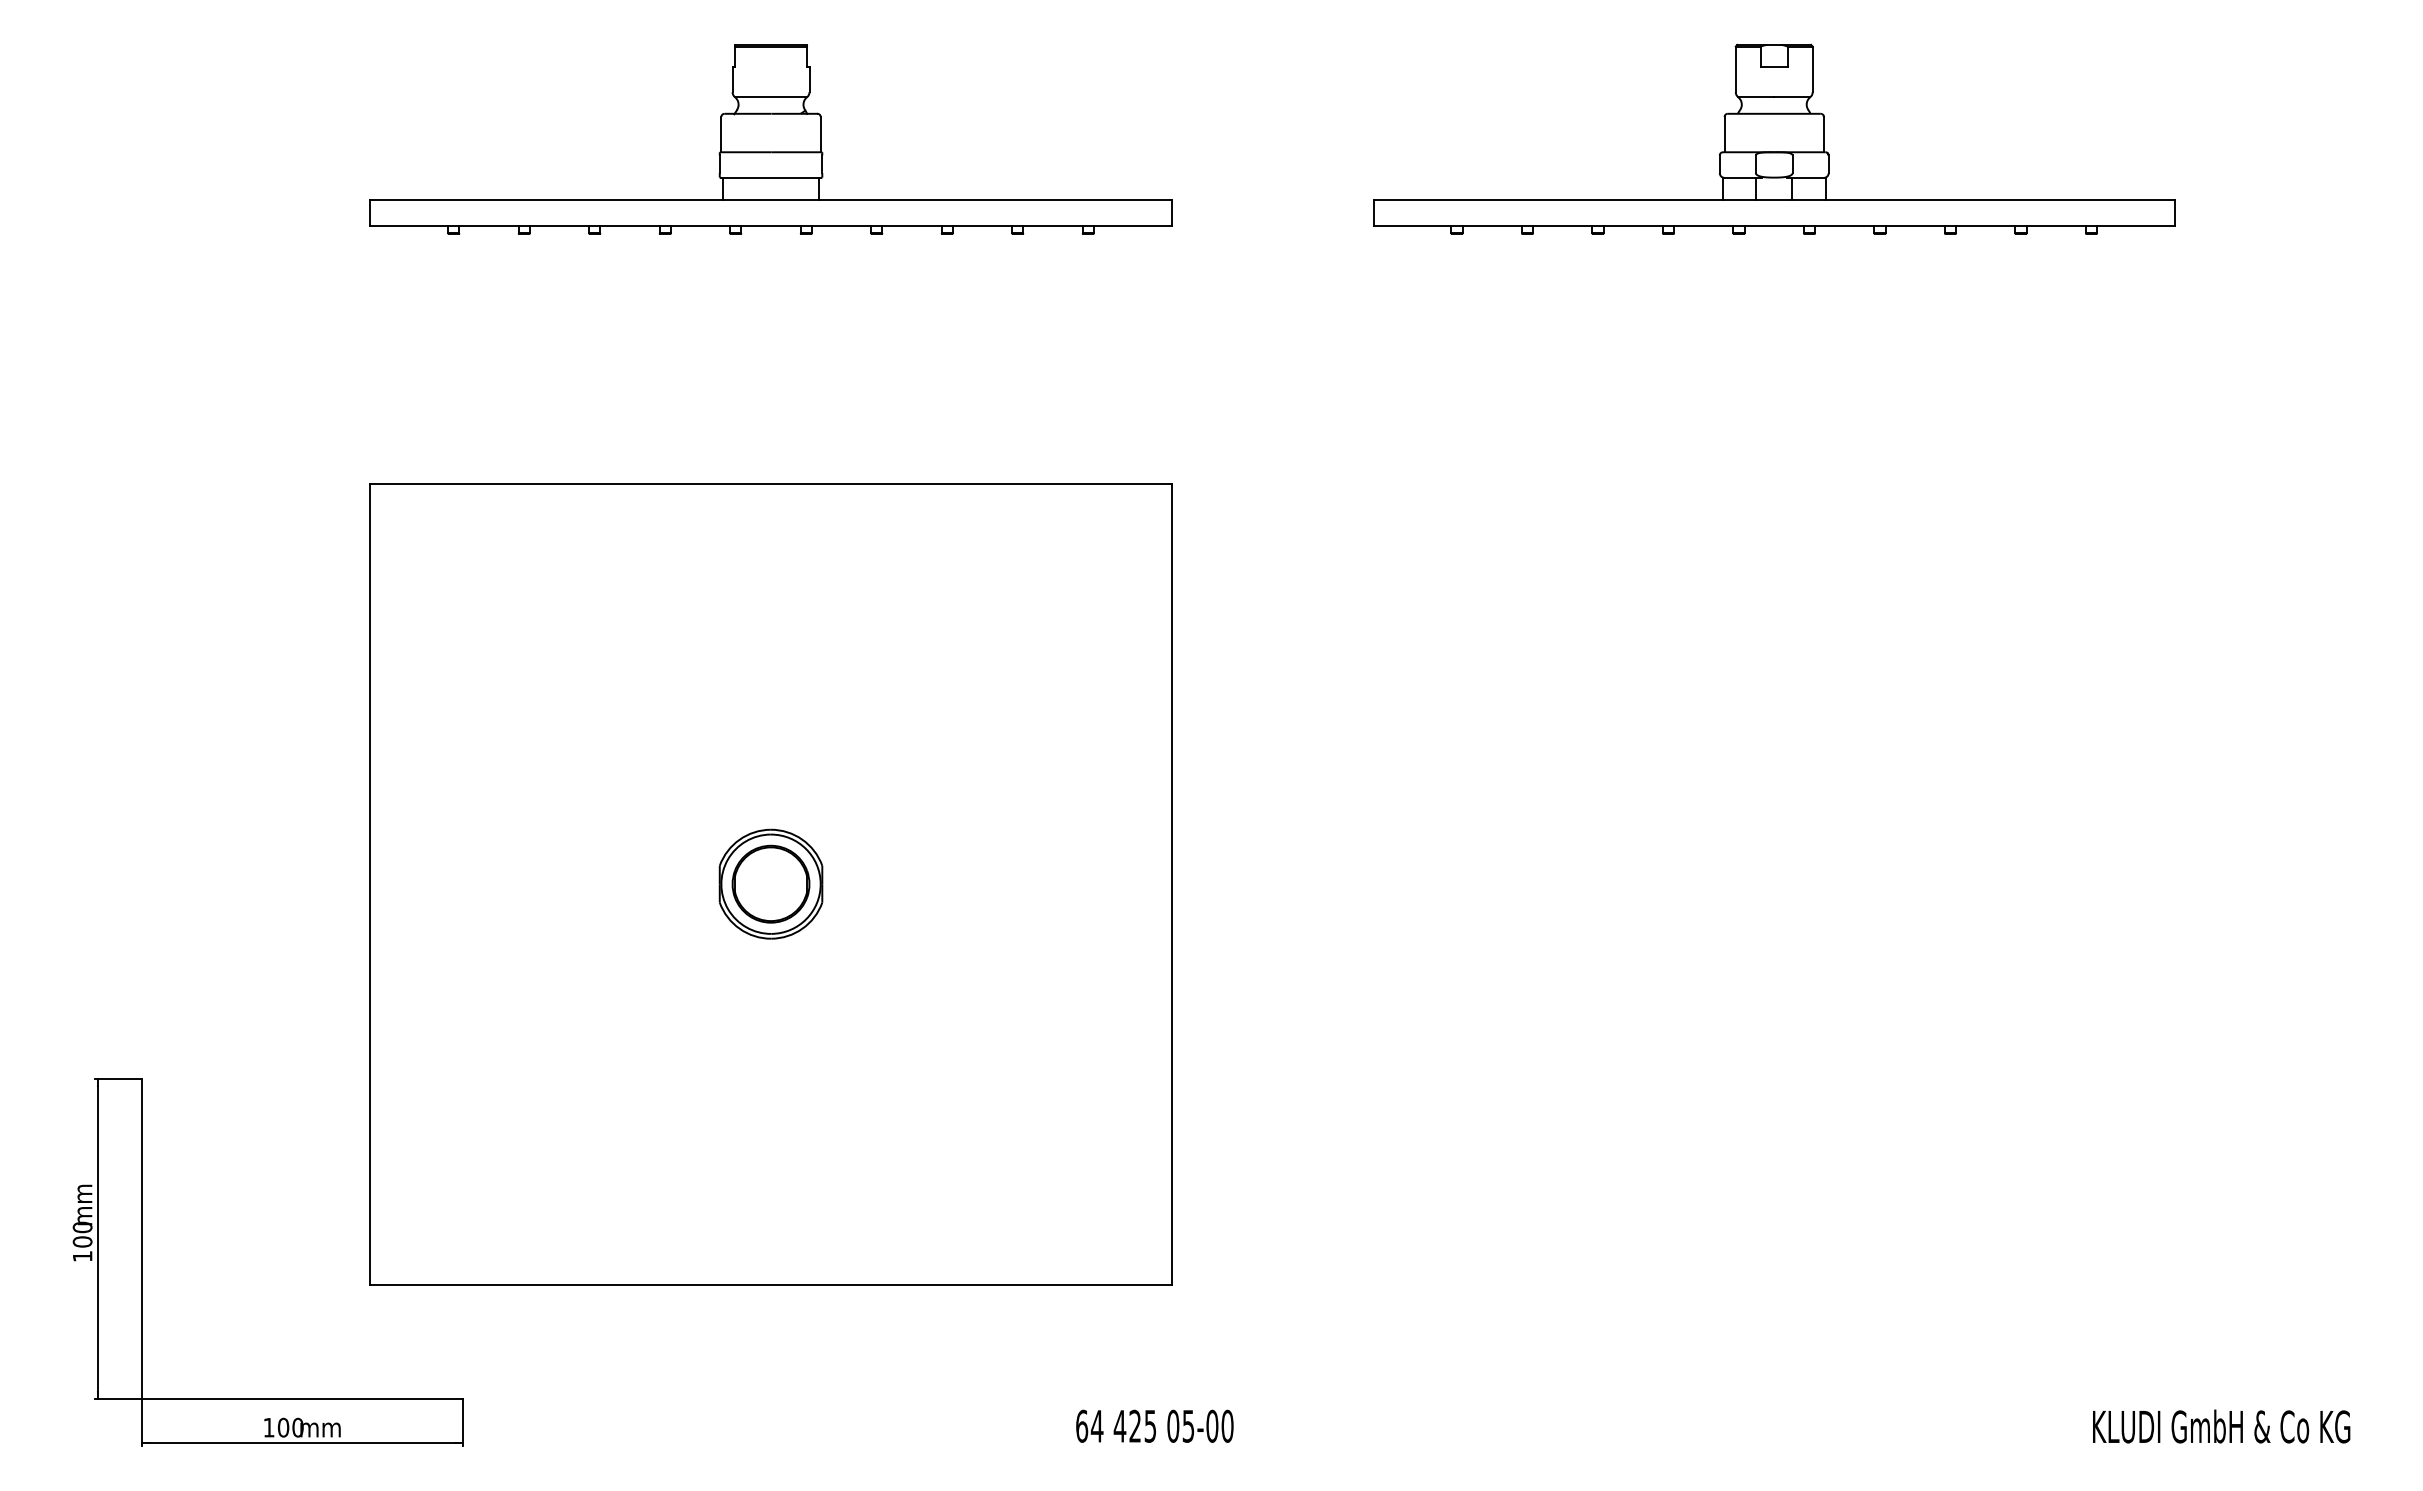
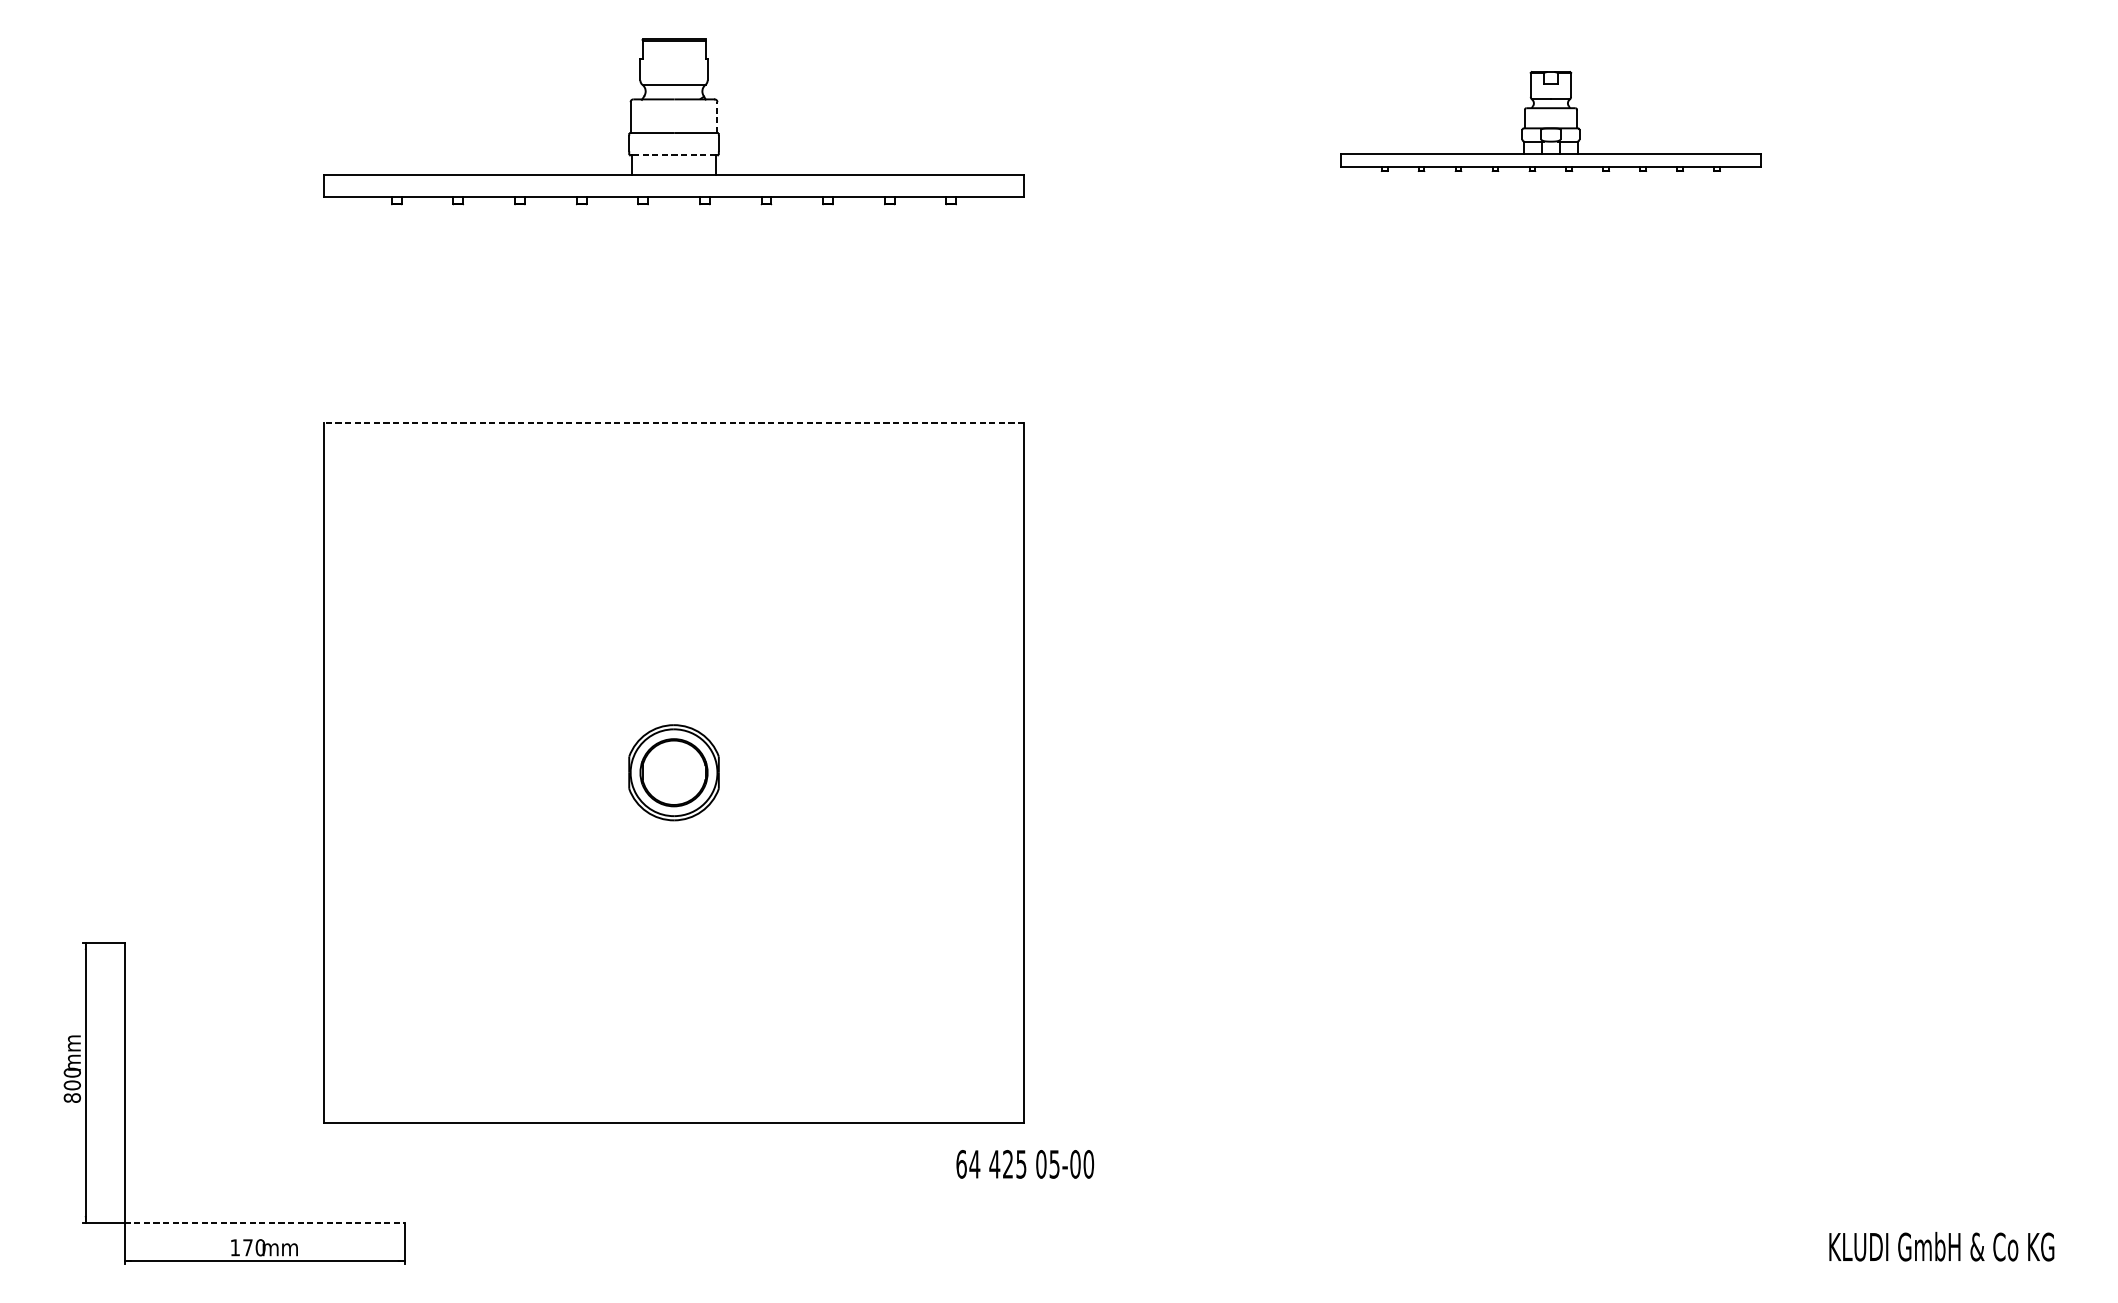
line: (820, 134) -> (717, 117), solid -> dashed
part: (1774, 138) -> (1551, 120), size x0.6
line: (770, 177) -> (673, 155), solid -> dashed
line: (771, 483) -> (674, 422), solid -> dashed
text: (82, 1256) -> (72, 1098), 100 -> 800
line: (303, 1399) -> (265, 1223), solid -> dashed
text: (1154, 1425) -> (1024, 1163), moved
text: (283, 1427) -> (247, 1247), 100 -> 170

